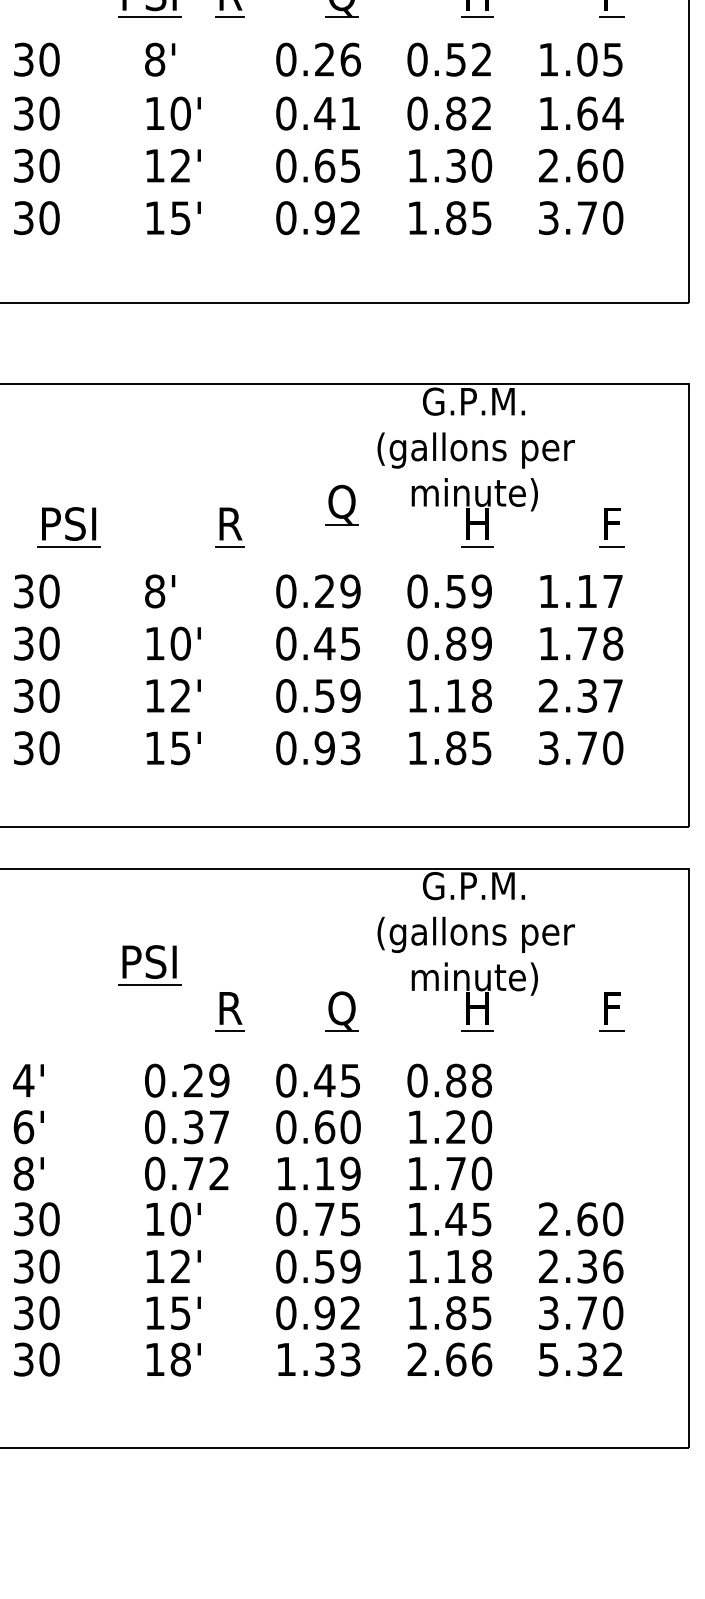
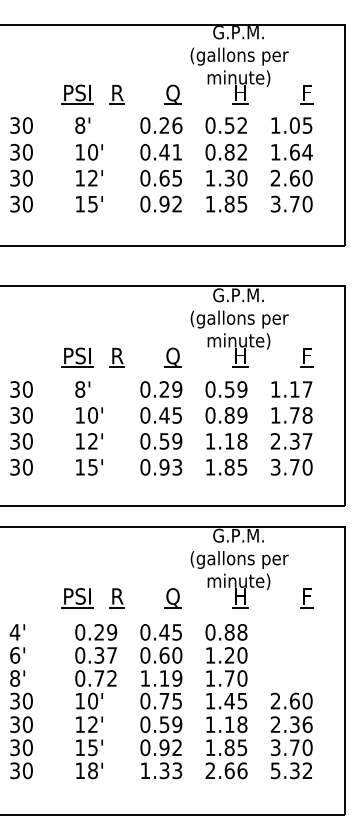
part: (340, 504) -> (172, 357), moved
part: (68, 526) -> (77, 357), moved
part: (149, 966) -> (77, 598), moved

